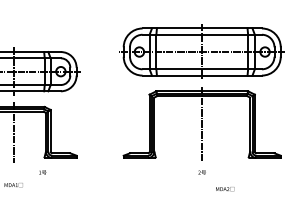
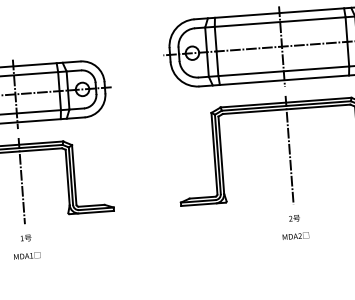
text: (42, 172) -> (25, 238), moved
text: (225, 189) -> (296, 236), moved

